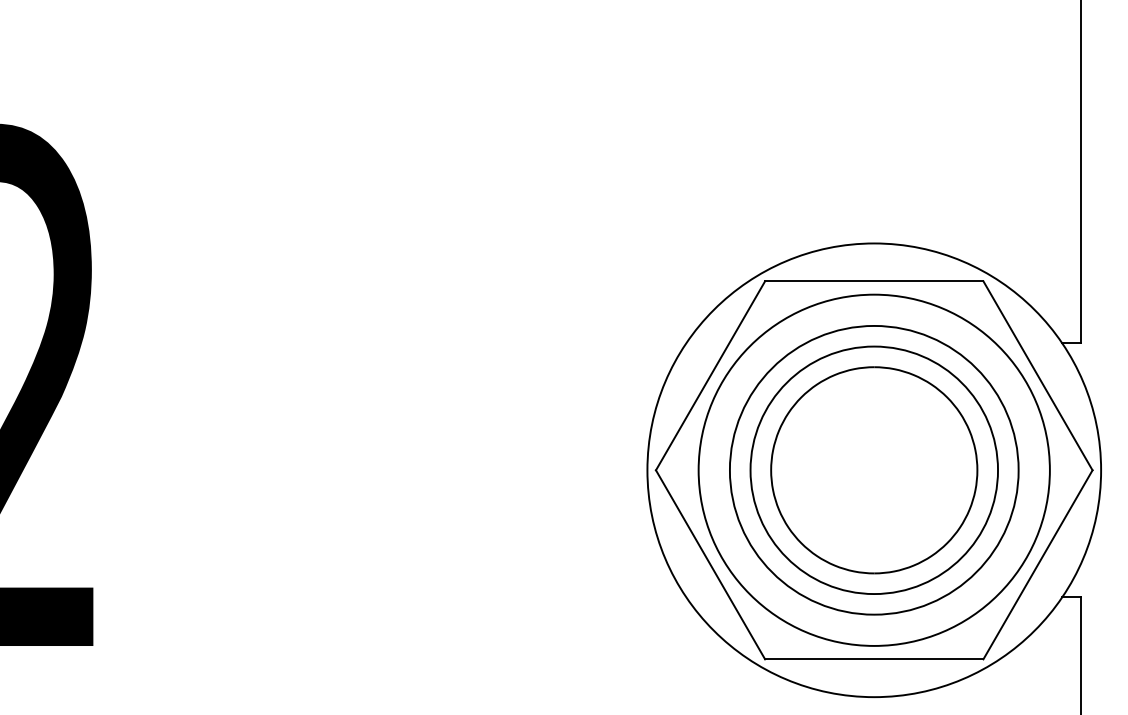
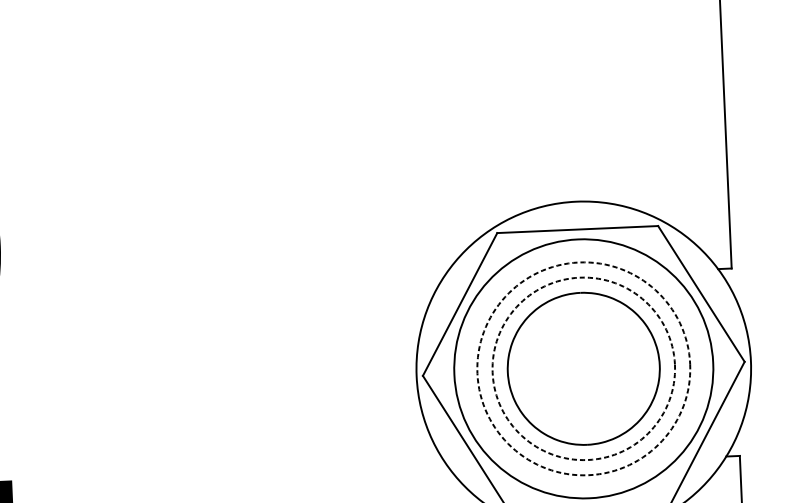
circle: (873, 469) -> (583, 368), solid -> dashed
circle: (874, 470) -> (583, 368), solid -> dashed

